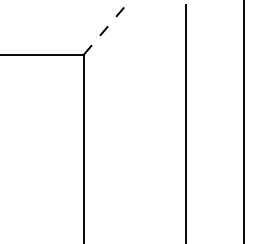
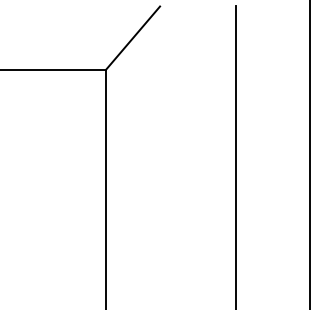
line: (105, 29) -> (133, 37), dashed -> solid

